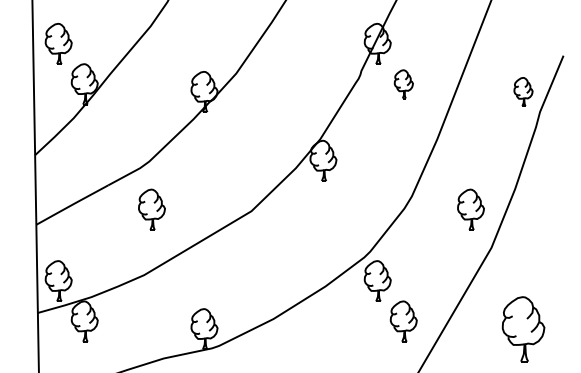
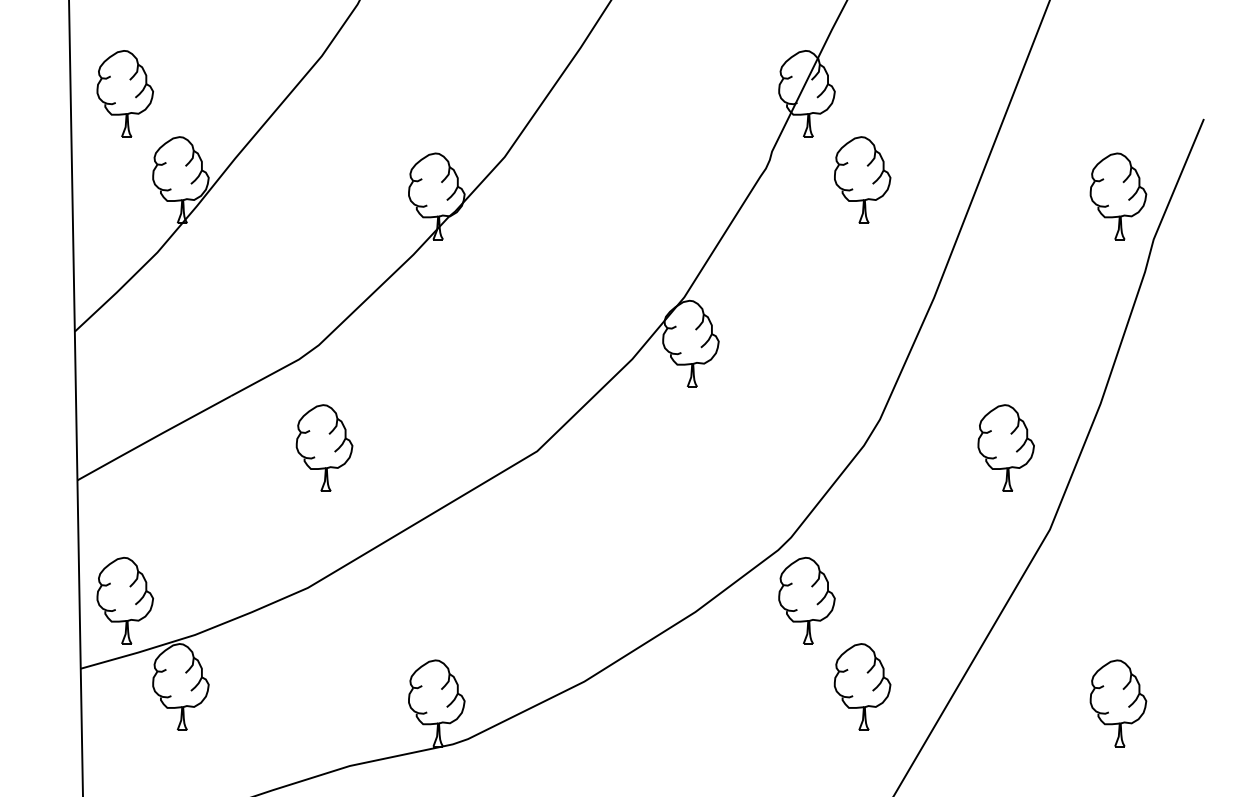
part: (403, 84) -> (861, 180), size x1.43
part: (523, 91) -> (1118, 195), size x1.43
part: (523, 328) -> (1118, 701), size x0.62

